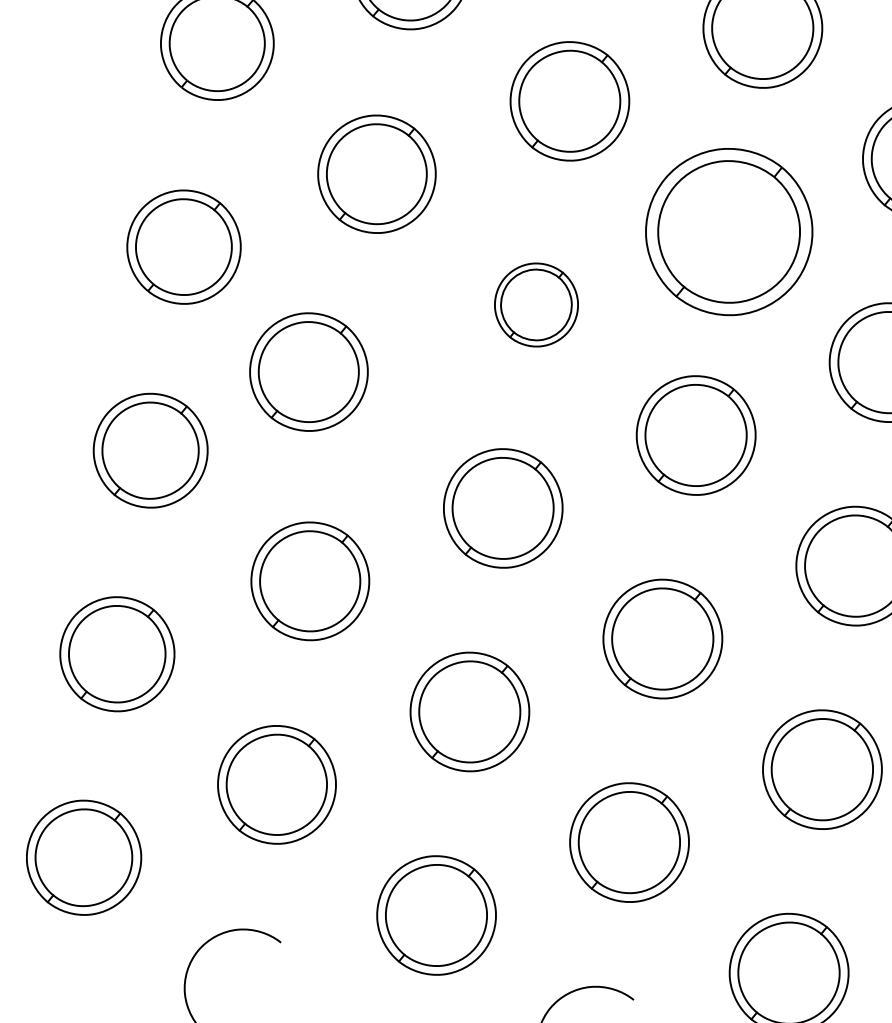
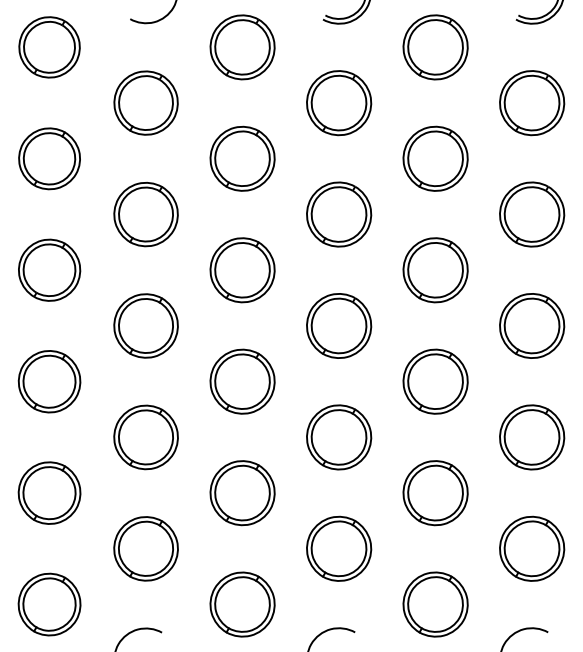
part: (730, 232) -> (339, 214), size x0.71
part: (536, 305) -> (242, 270), size x1.43
part: (308, 371) -> (145, 325), moved

